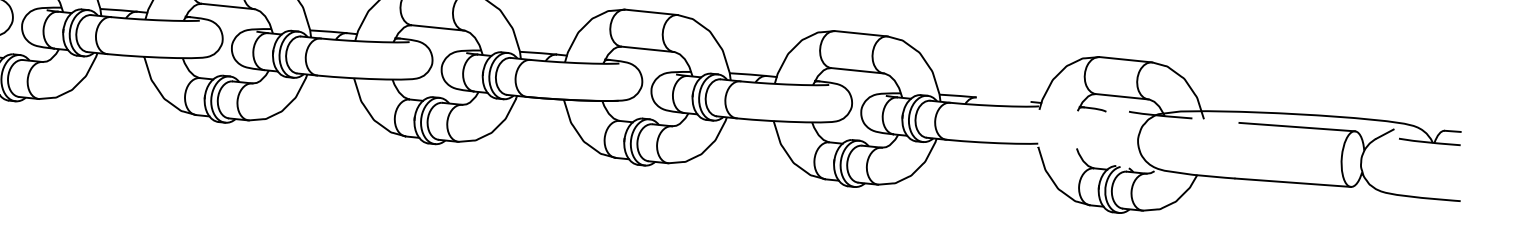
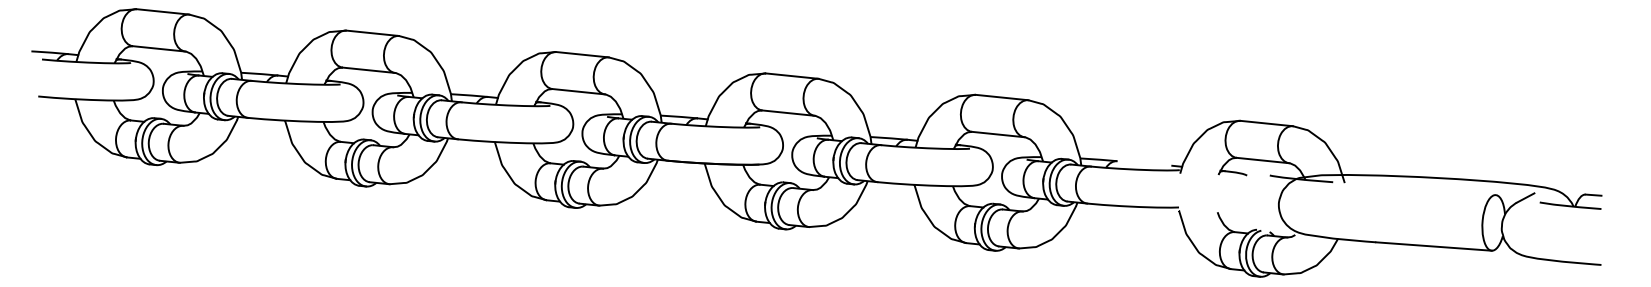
line: (1296, 126) -> (1437, 190), removed

